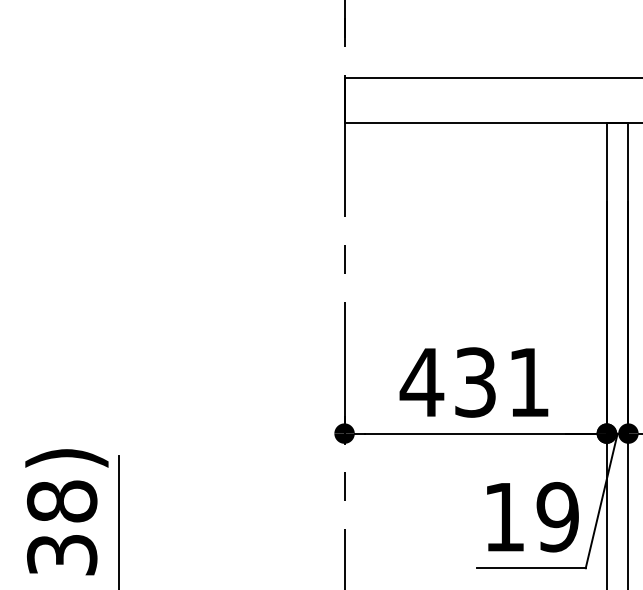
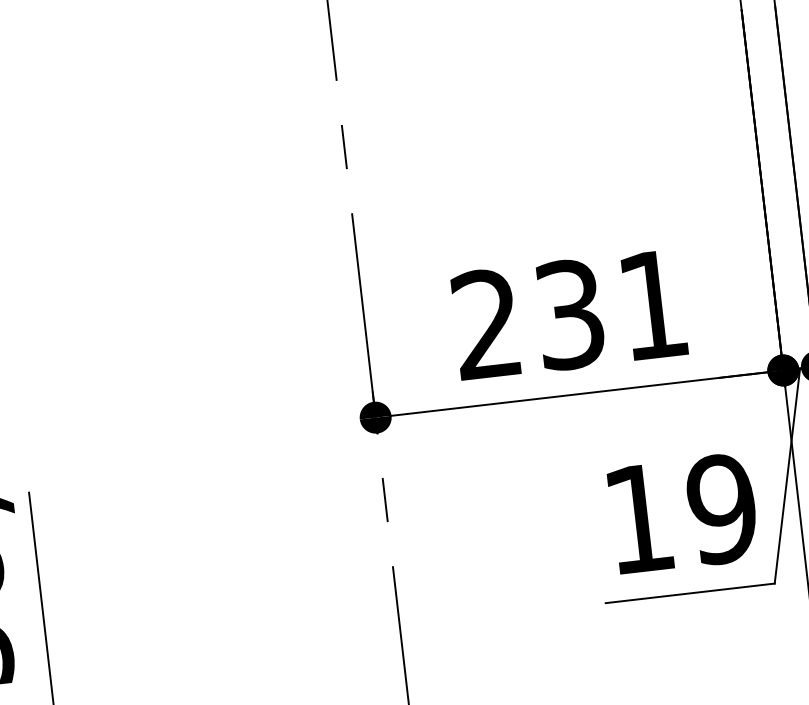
text: (421, 381) -> (485, 322), 431 -> 231

